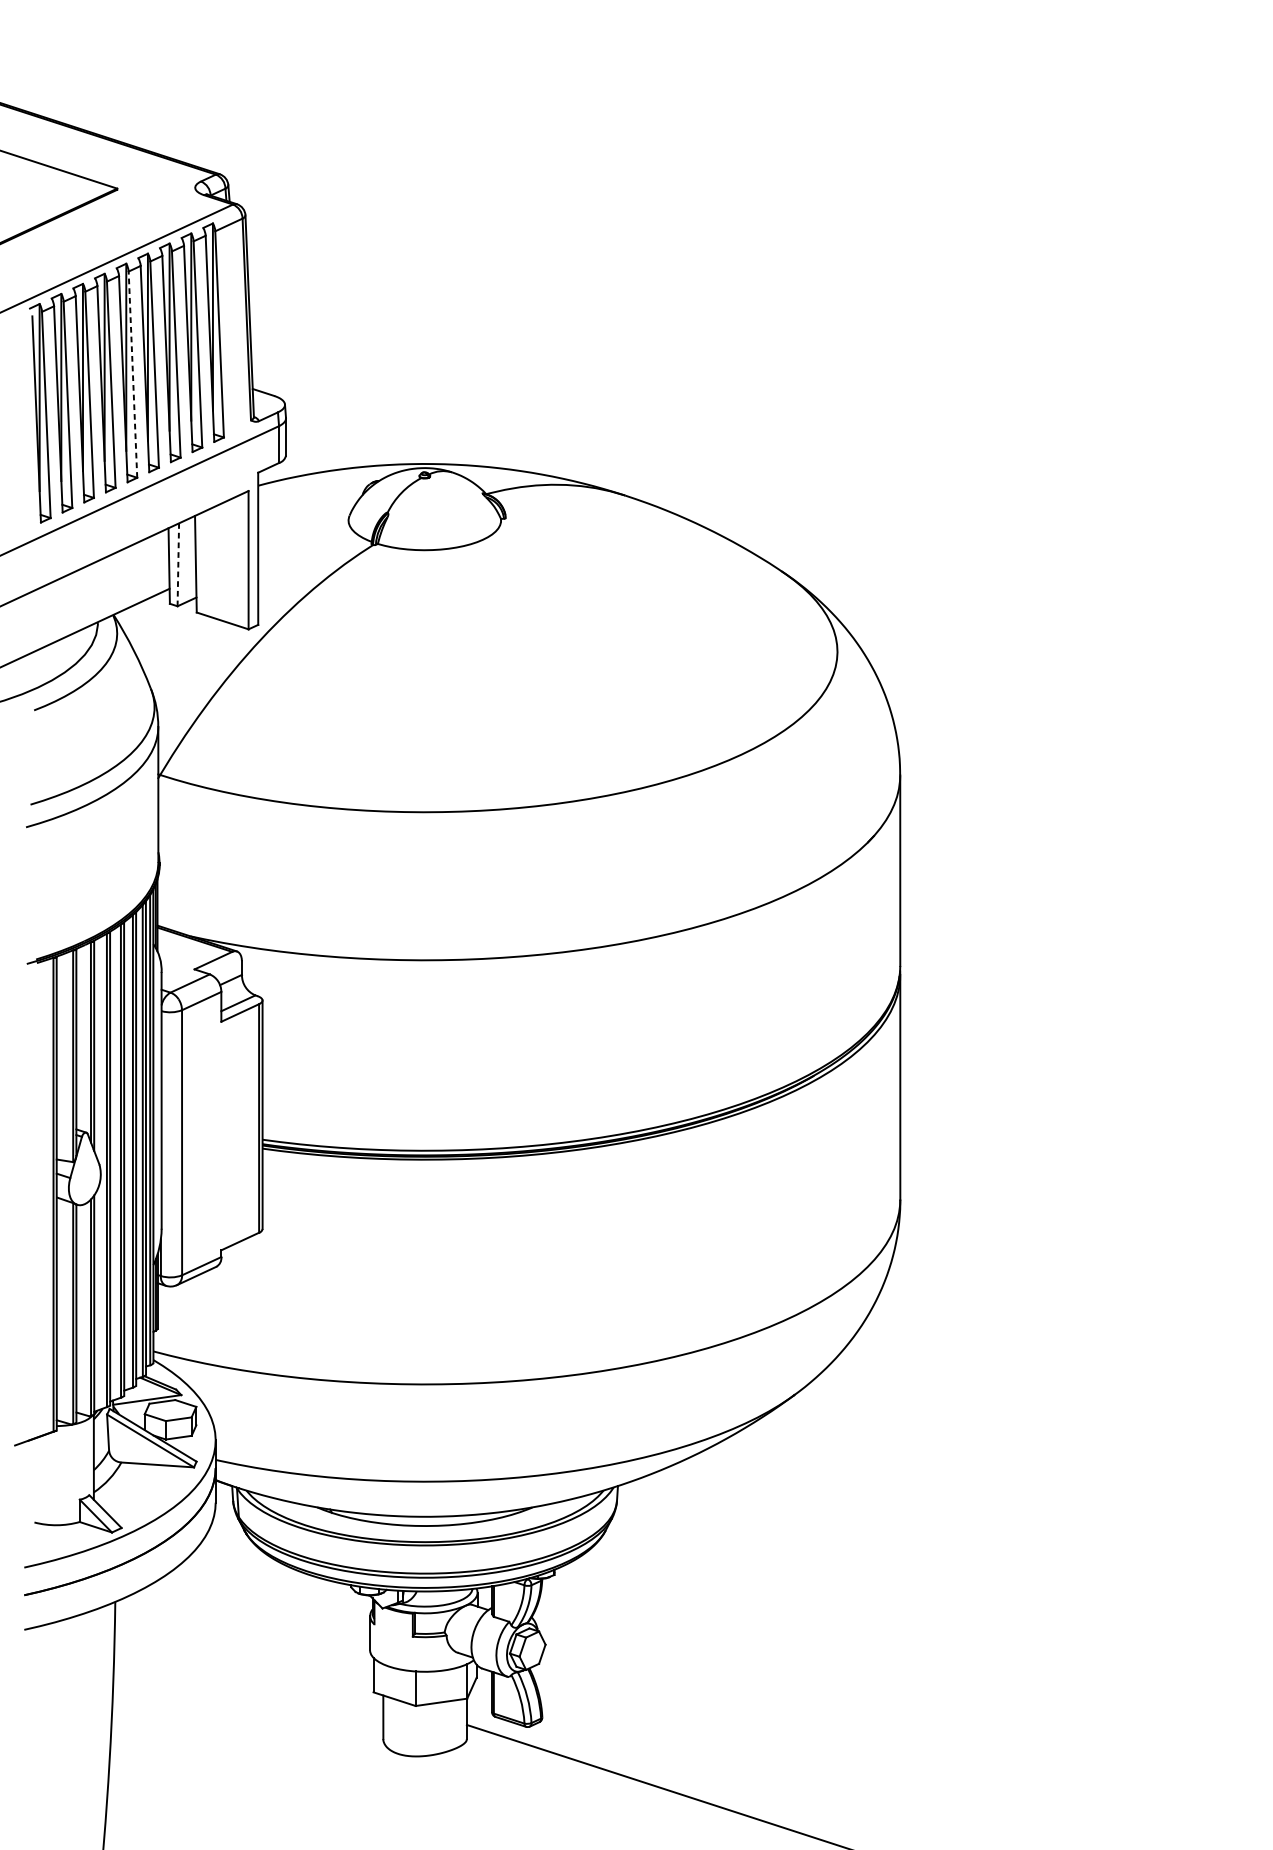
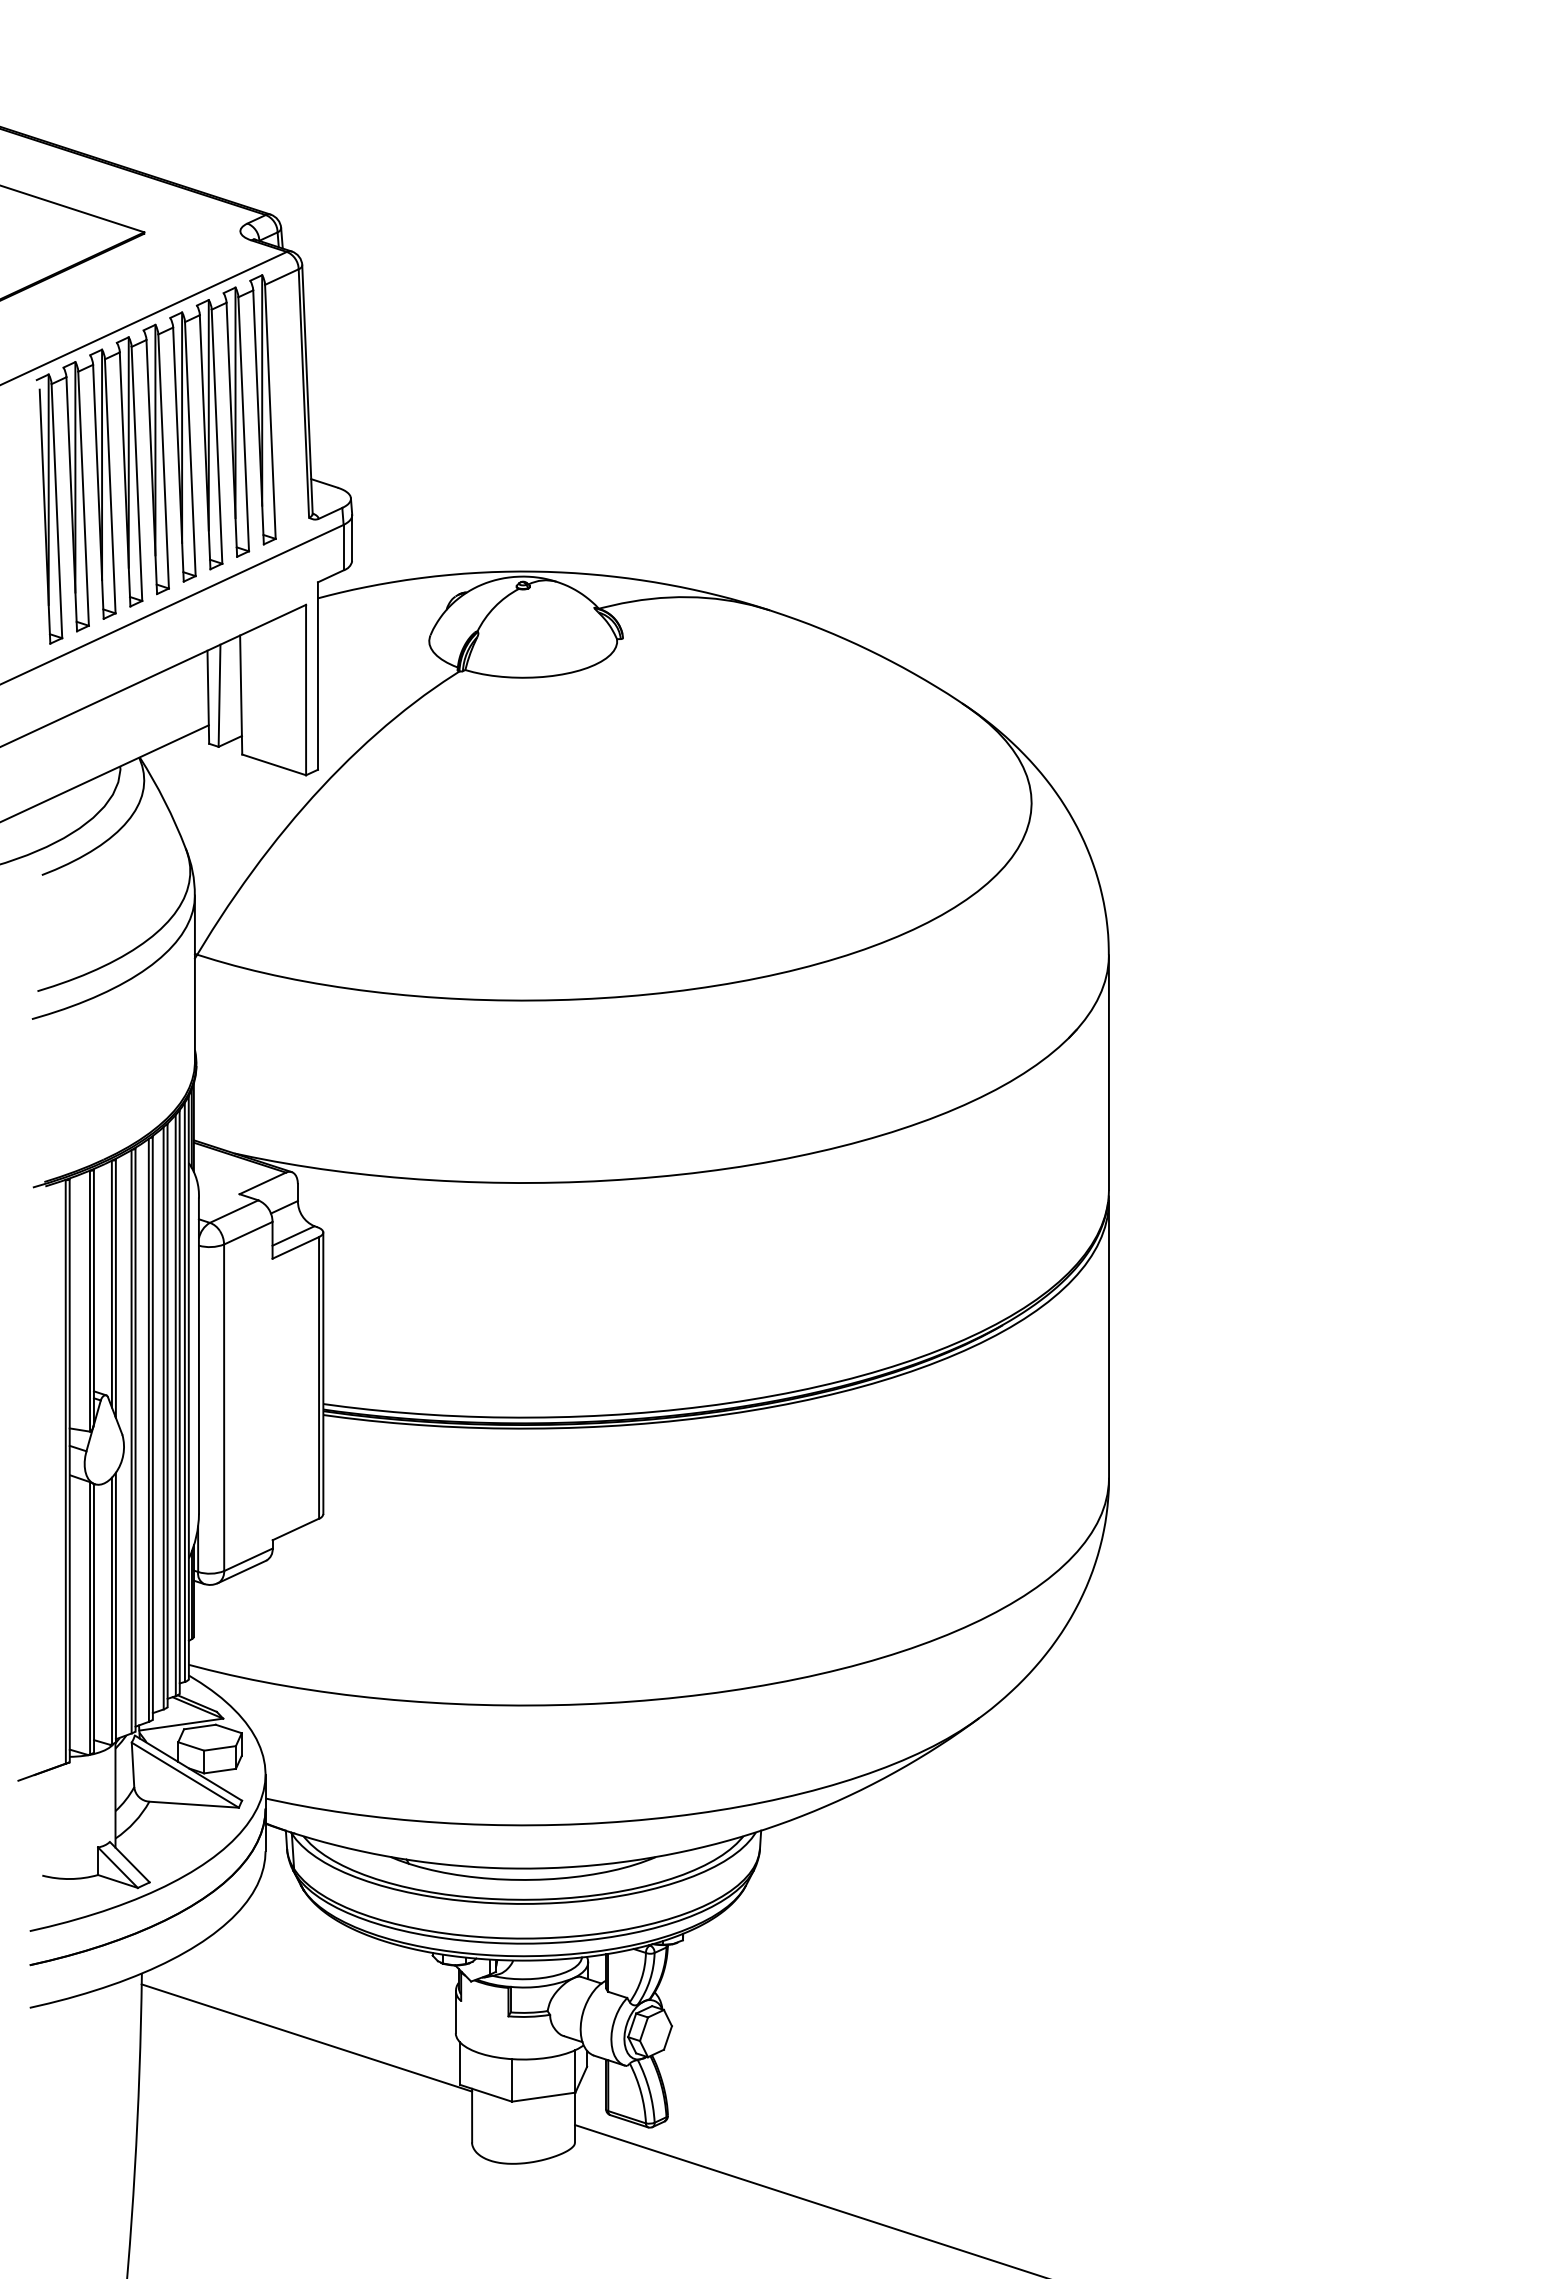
line: (132, 374) -> (163, 461), dashed -> solid
line: (178, 564) -> (219, 695), dashed -> solid
line: (248, 1653) -> (306, 2037), added

